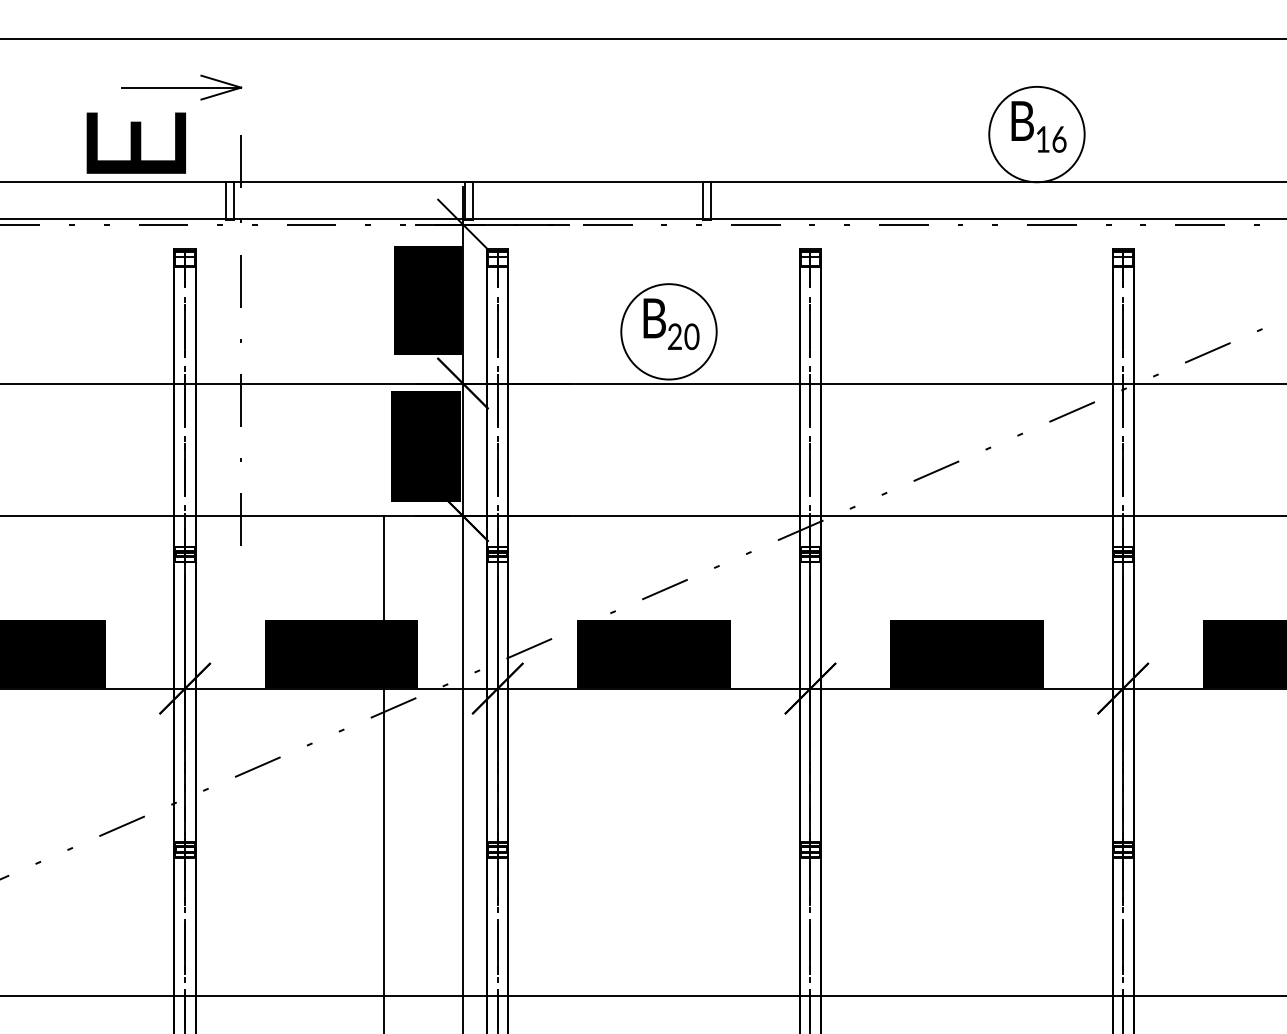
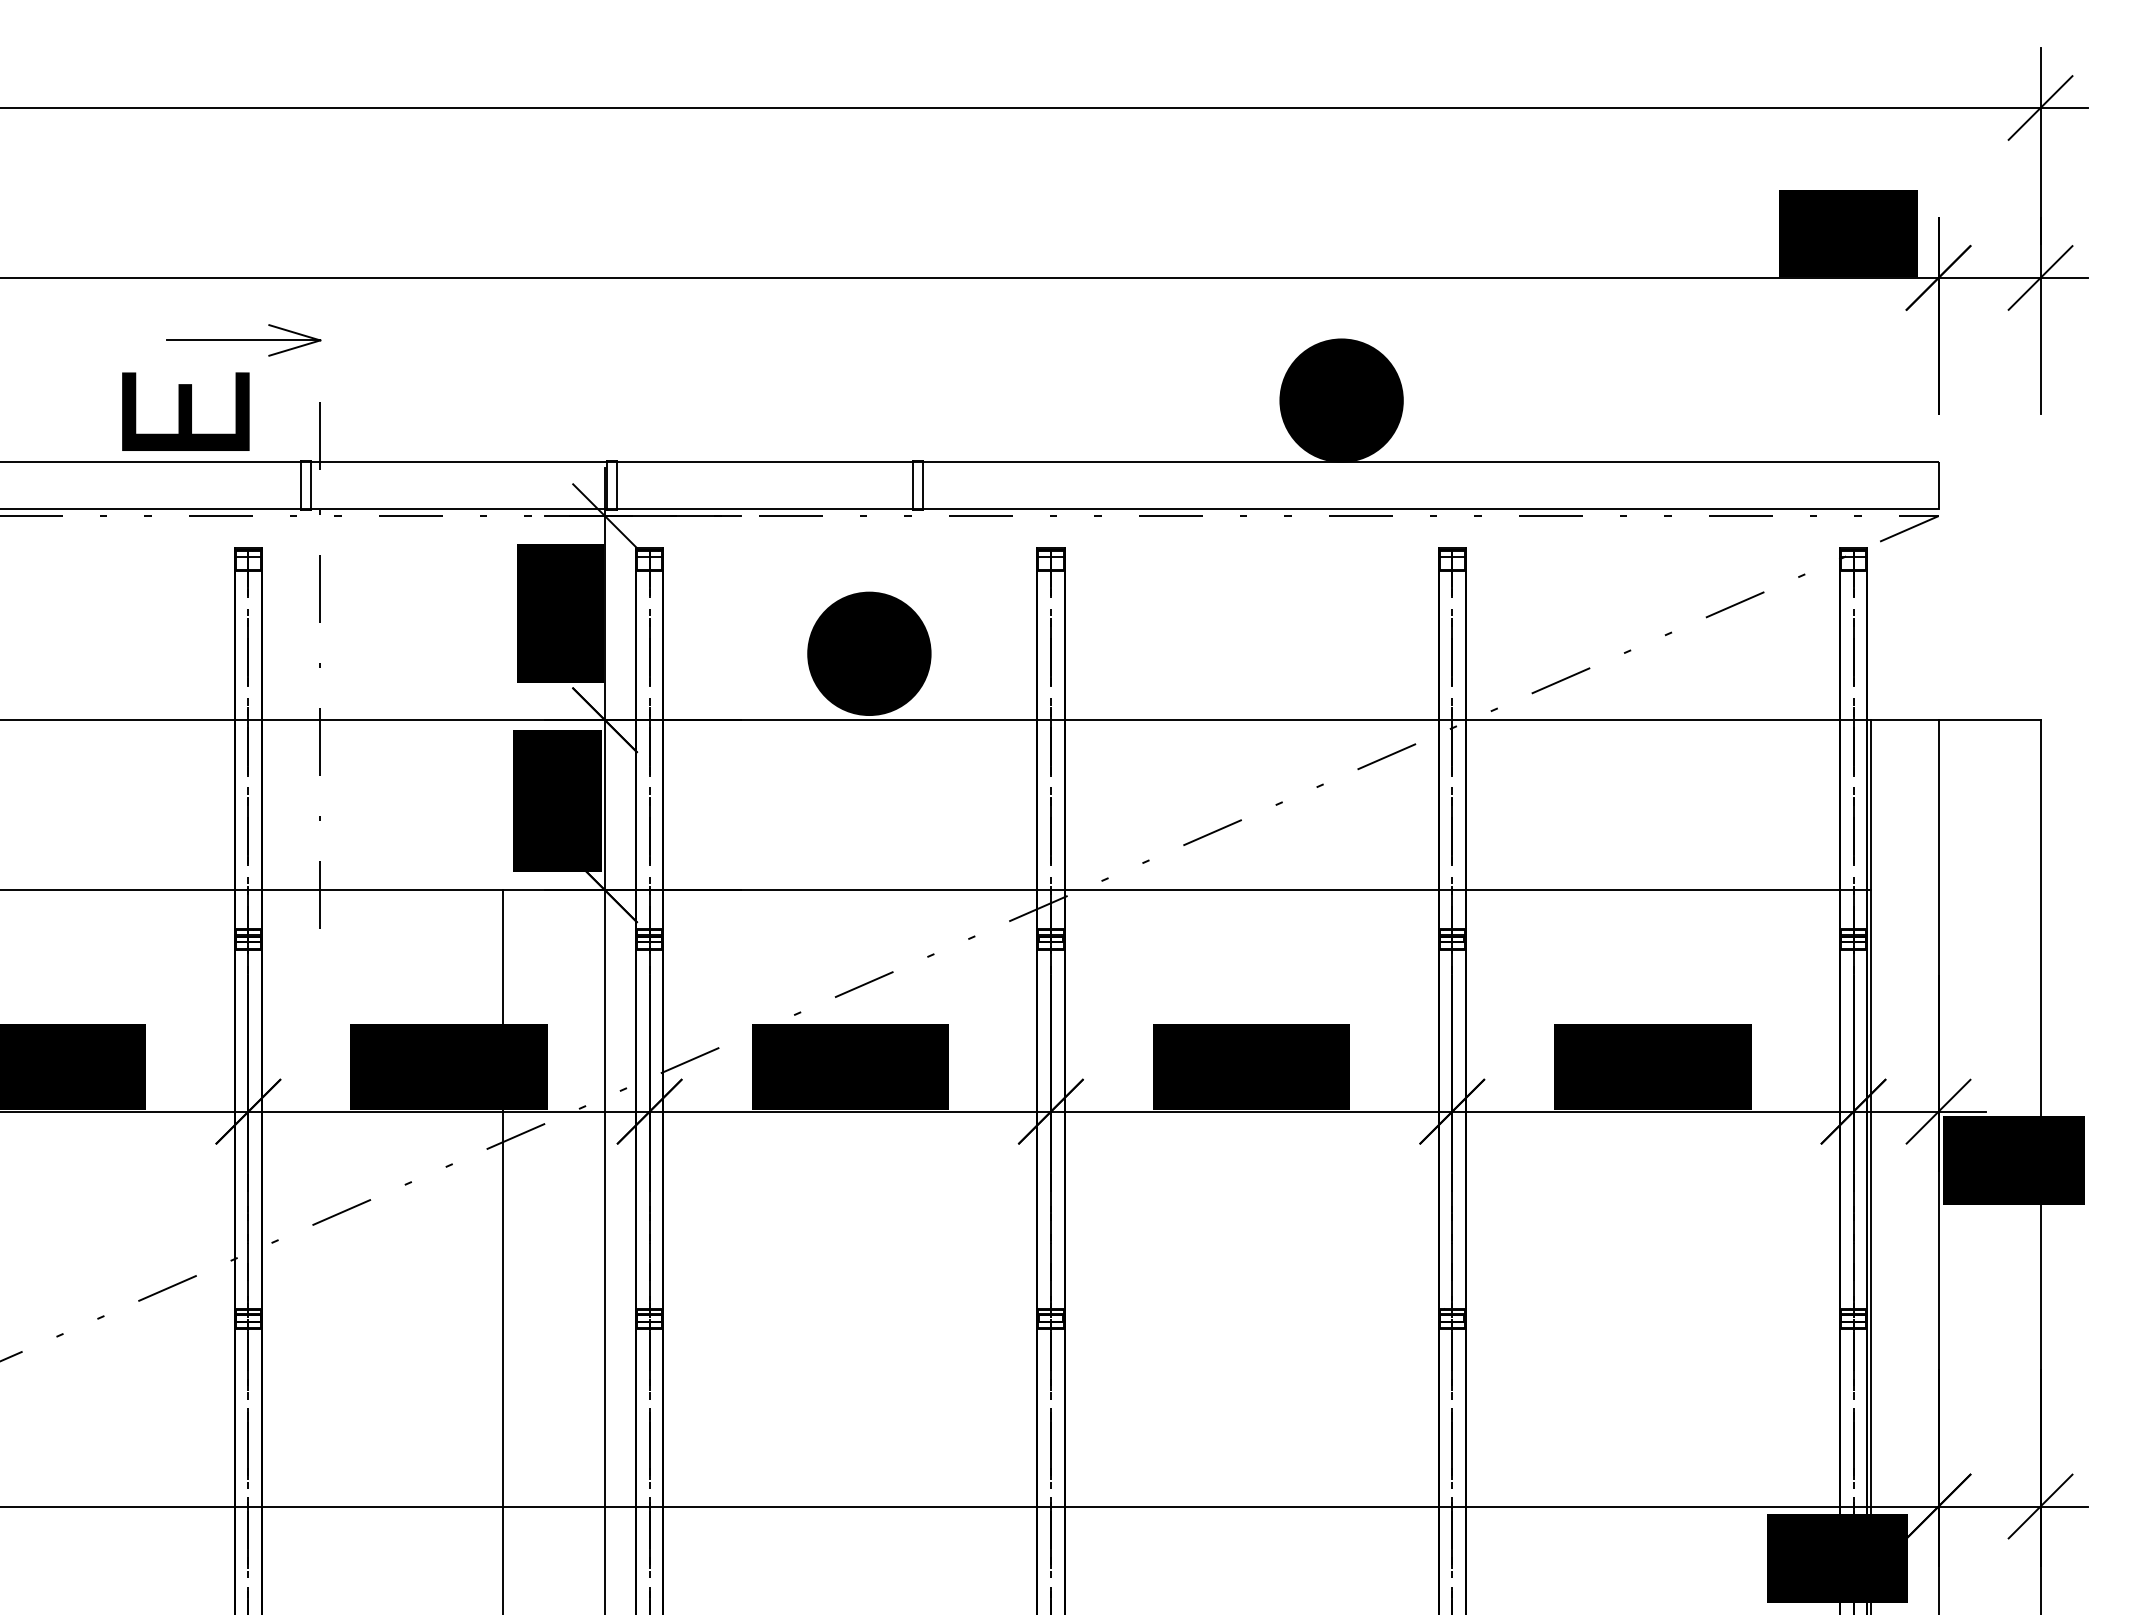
fill: (1036, 134) -> (1341, 400), added
fill: (669, 331) -> (869, 653), added

